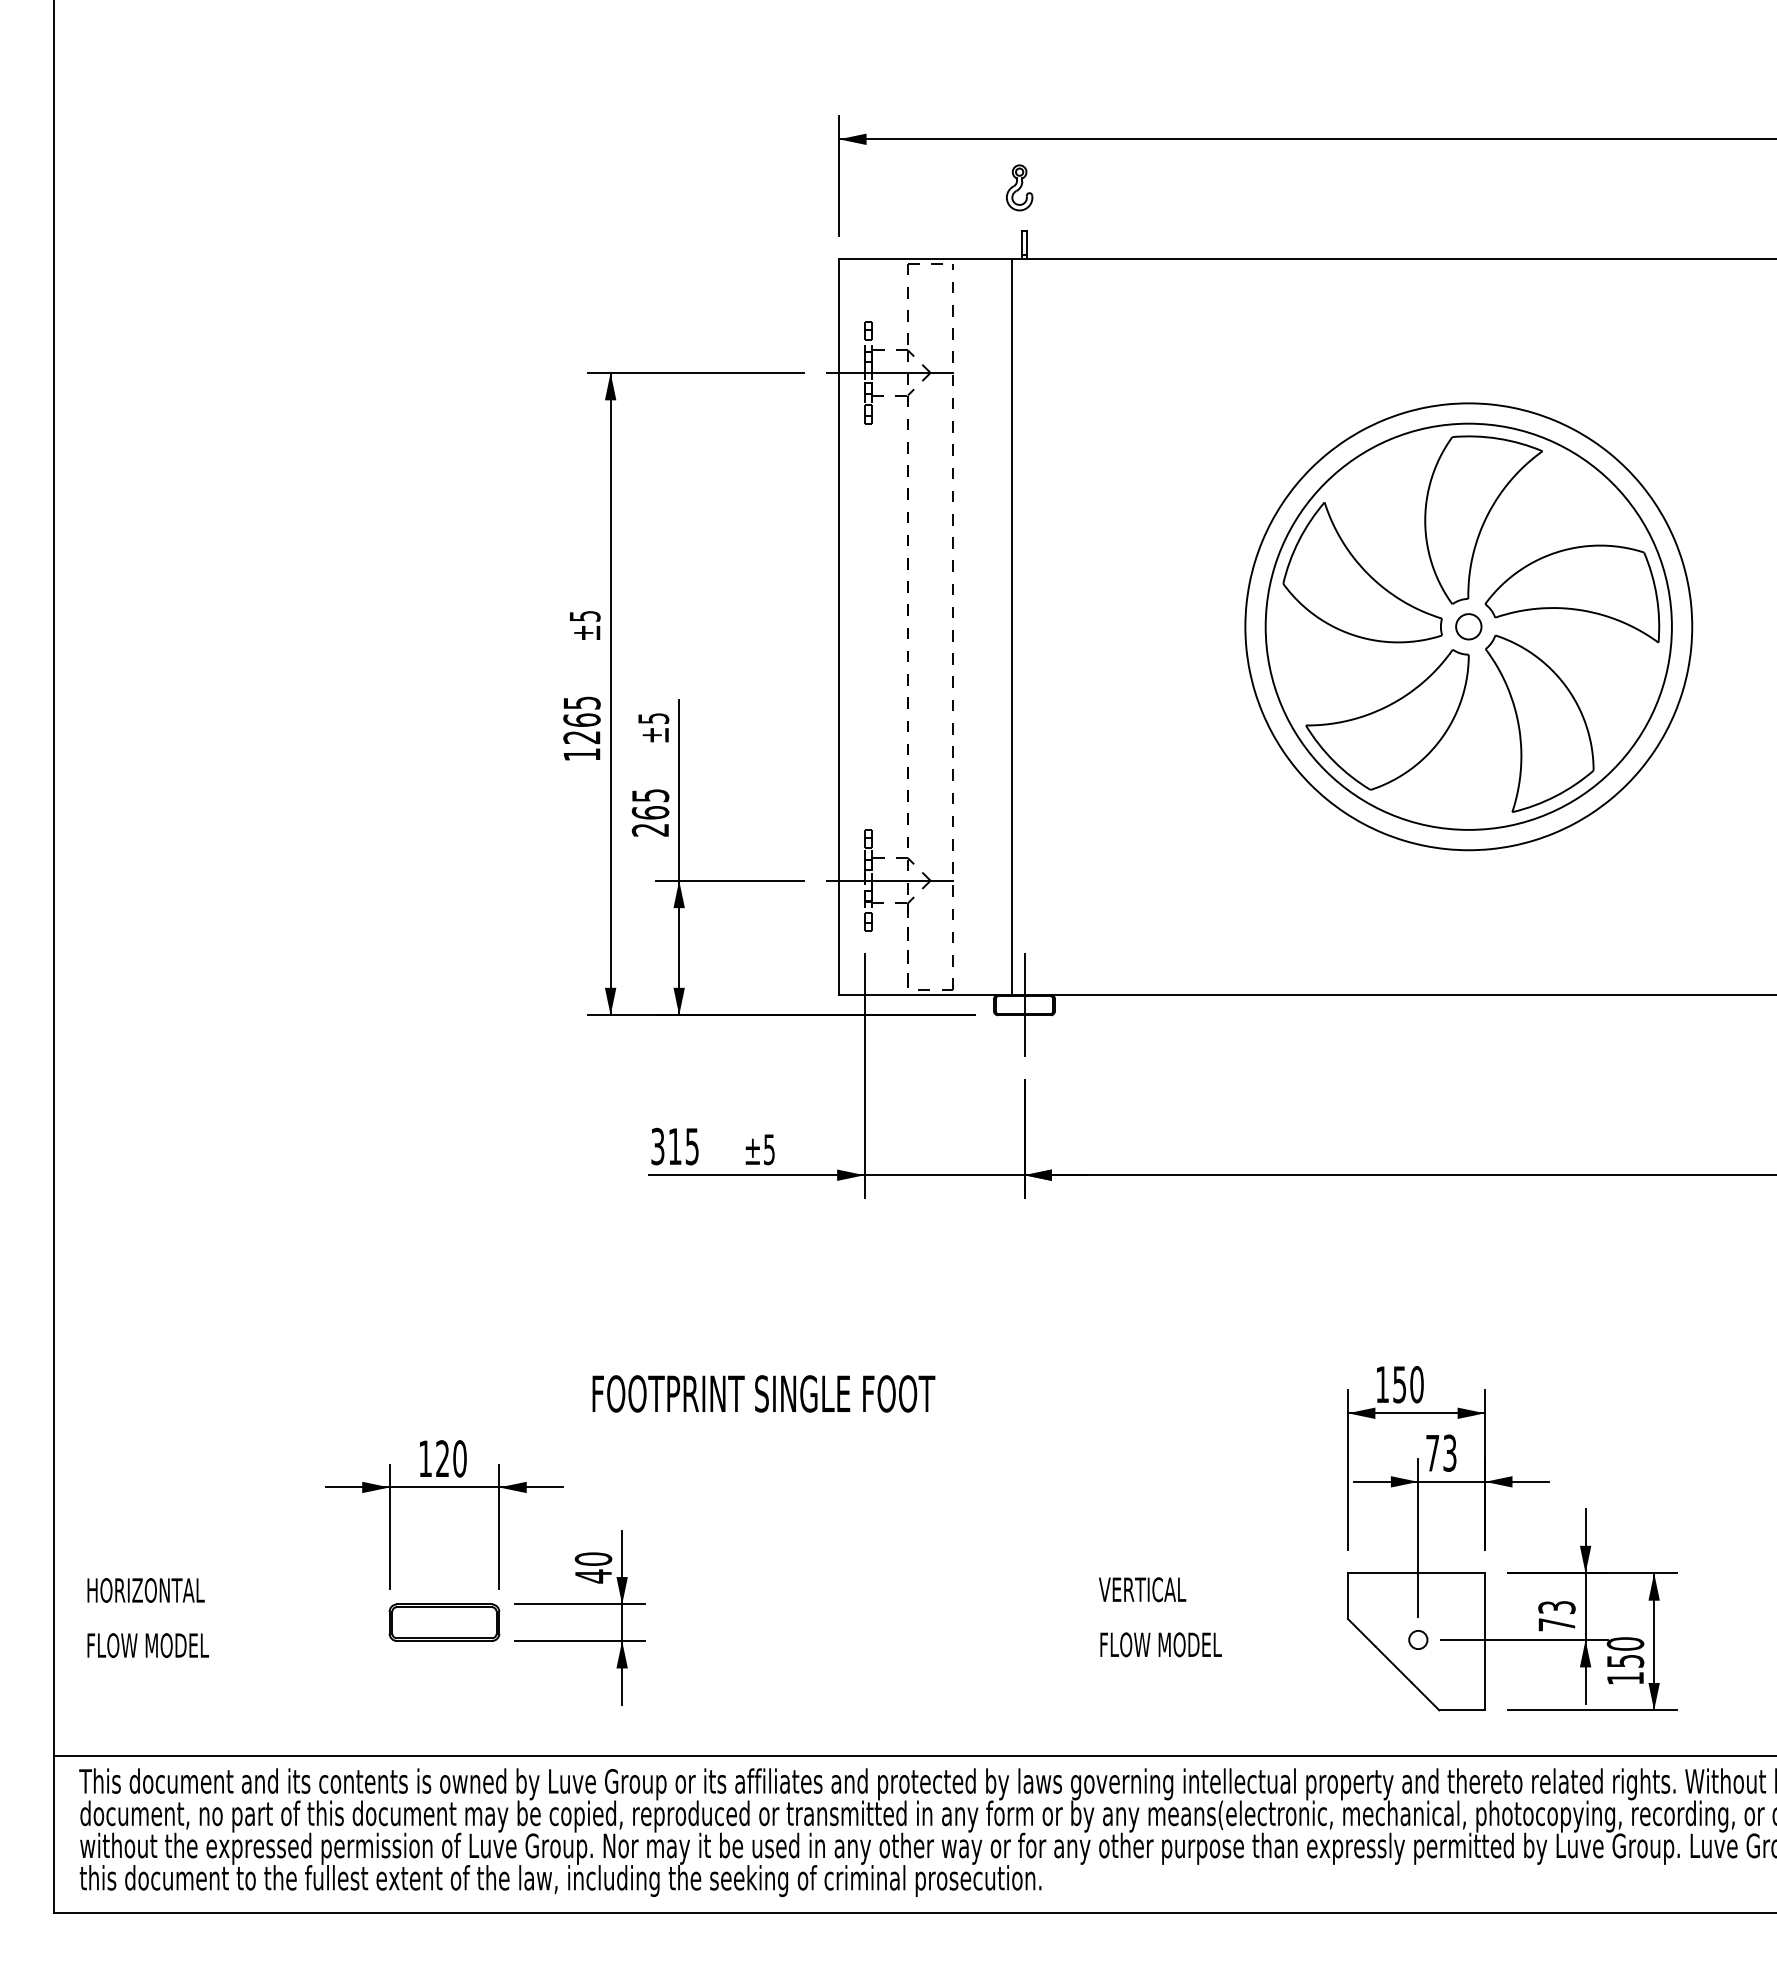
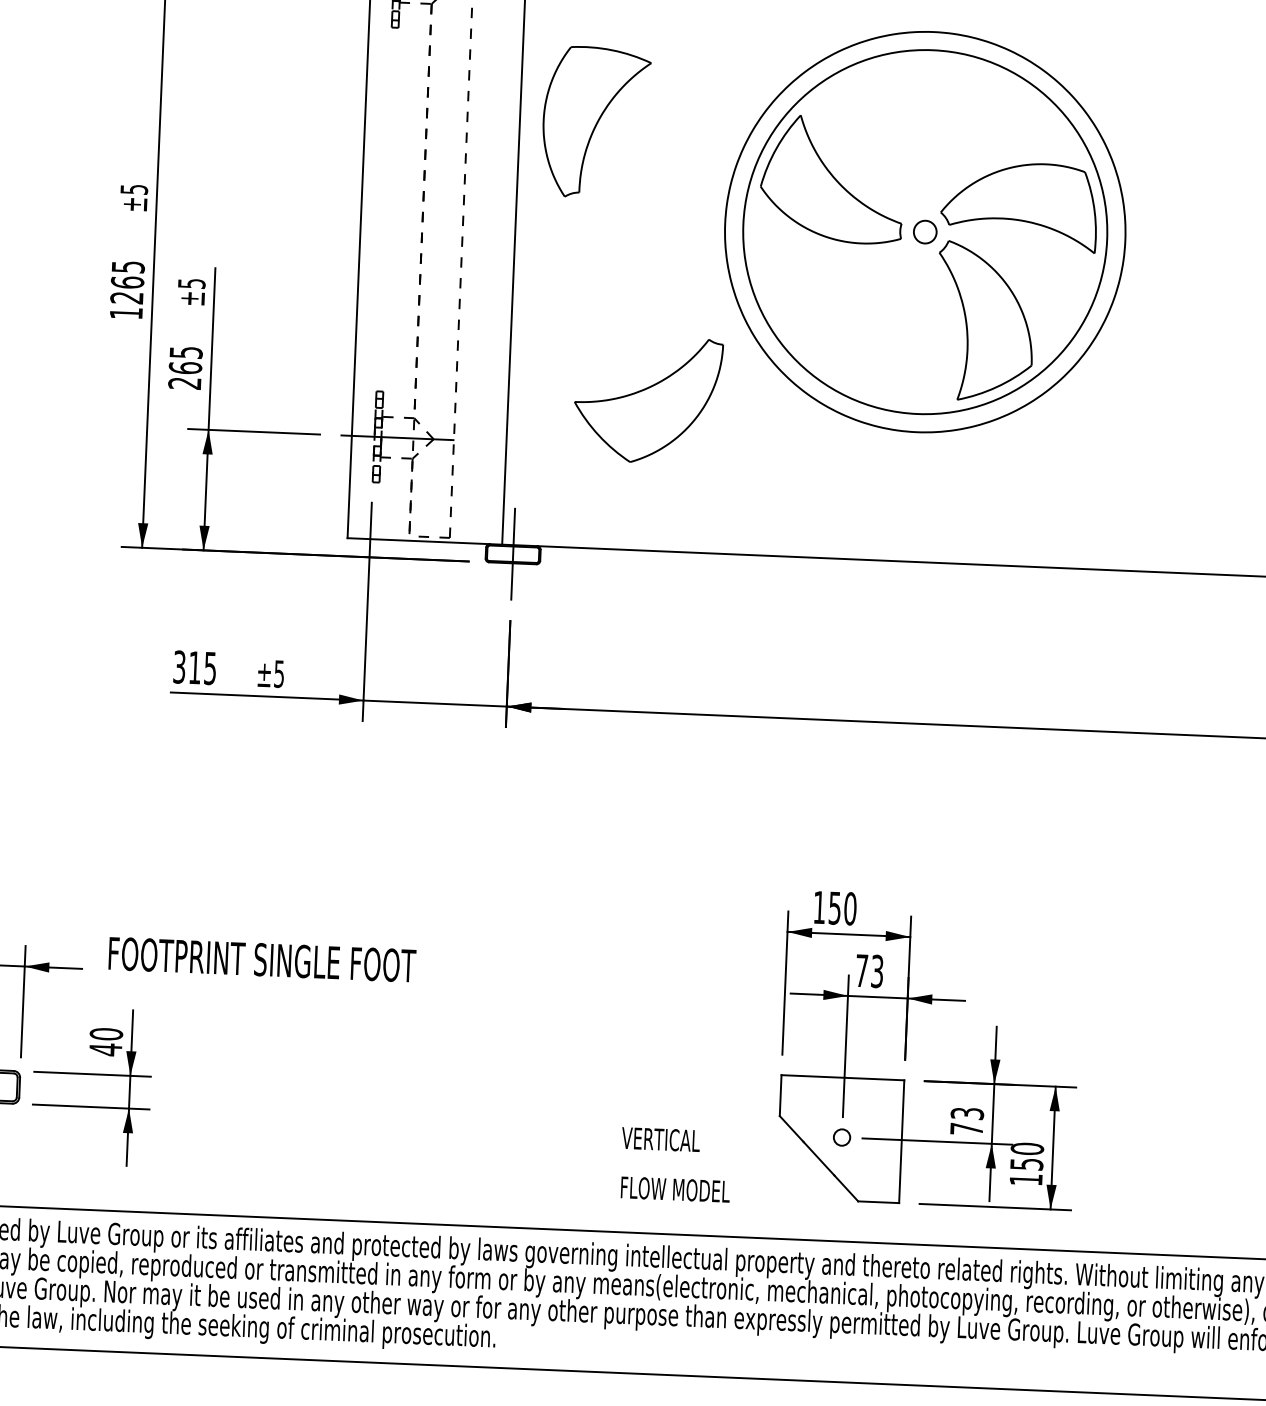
part: (1483, 519) -> (595, 122), moved
part: (1387, 719) -> (647, 399), moved
text: (763, 1393) -> (262, 959), moved
text: (1160, 1617) -> (675, 1165), moved

